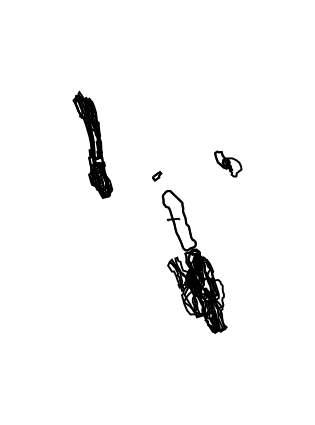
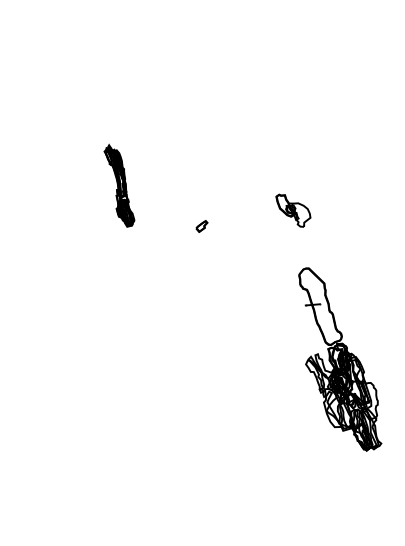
part: (92, 144) -> (118, 185), size x0.6
part: (194, 261) -> (340, 359), moved

